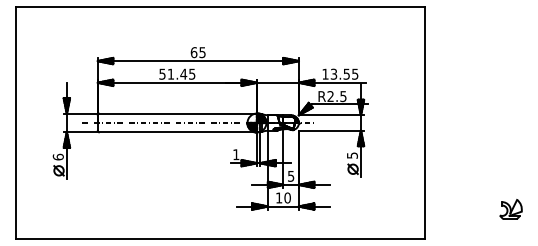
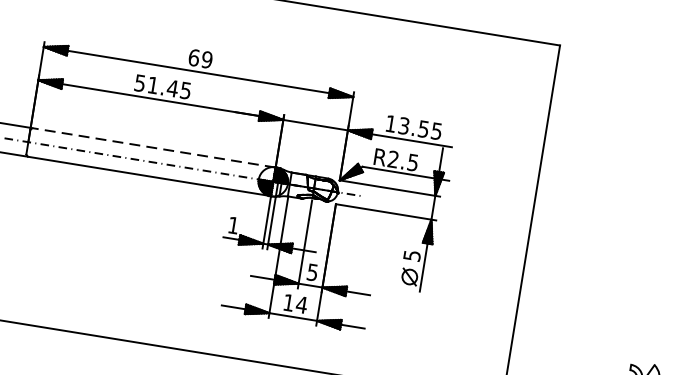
text: (202, 52) -> (207, 59), 65 -> 69
line: (178, 113) -> (154, 147), solid -> dashed
text: (287, 197) -> (301, 304), 10 -> 14

